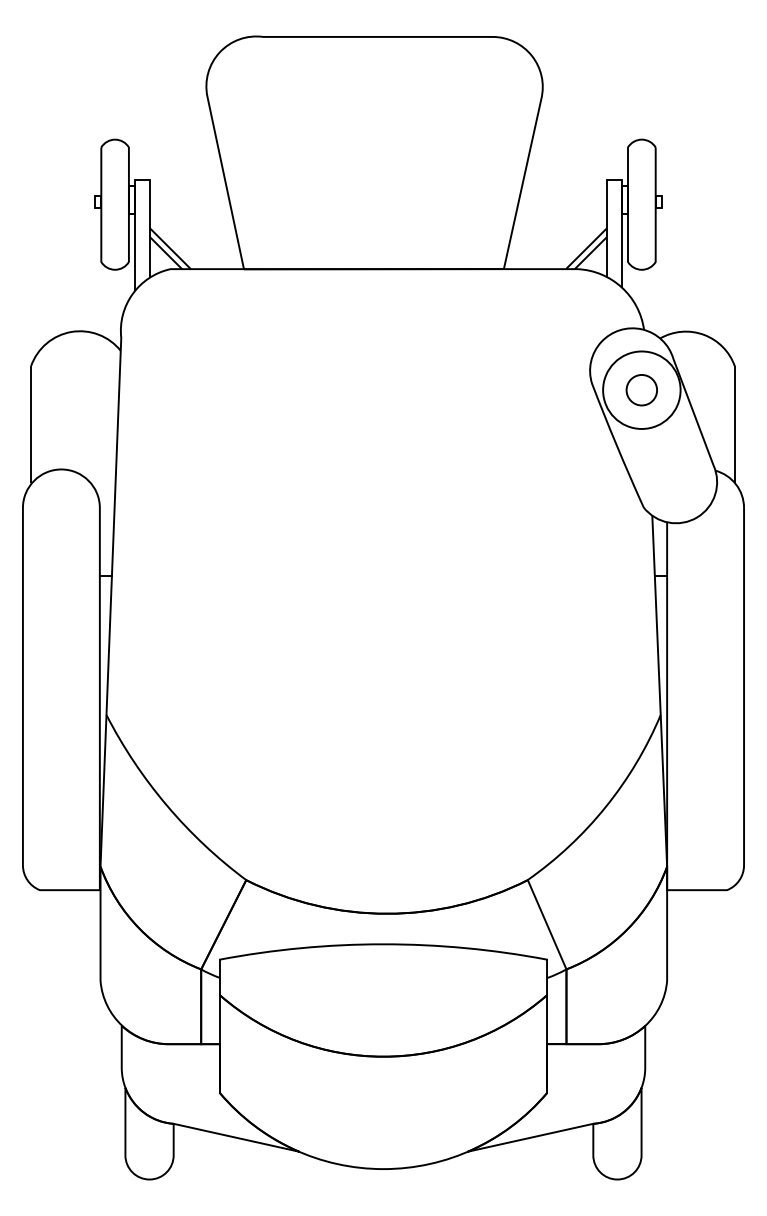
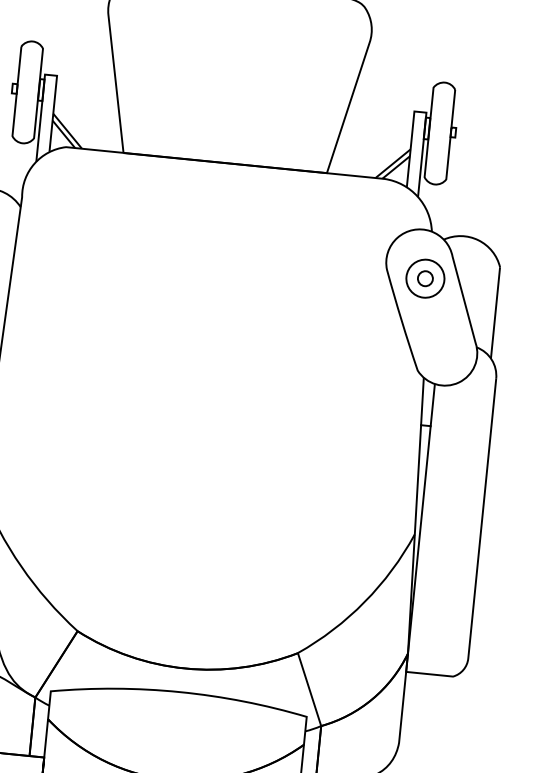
circle: (641, 389) -> (425, 278), size x0.62
circle: (641, 390) -> (425, 278), size x0.62

